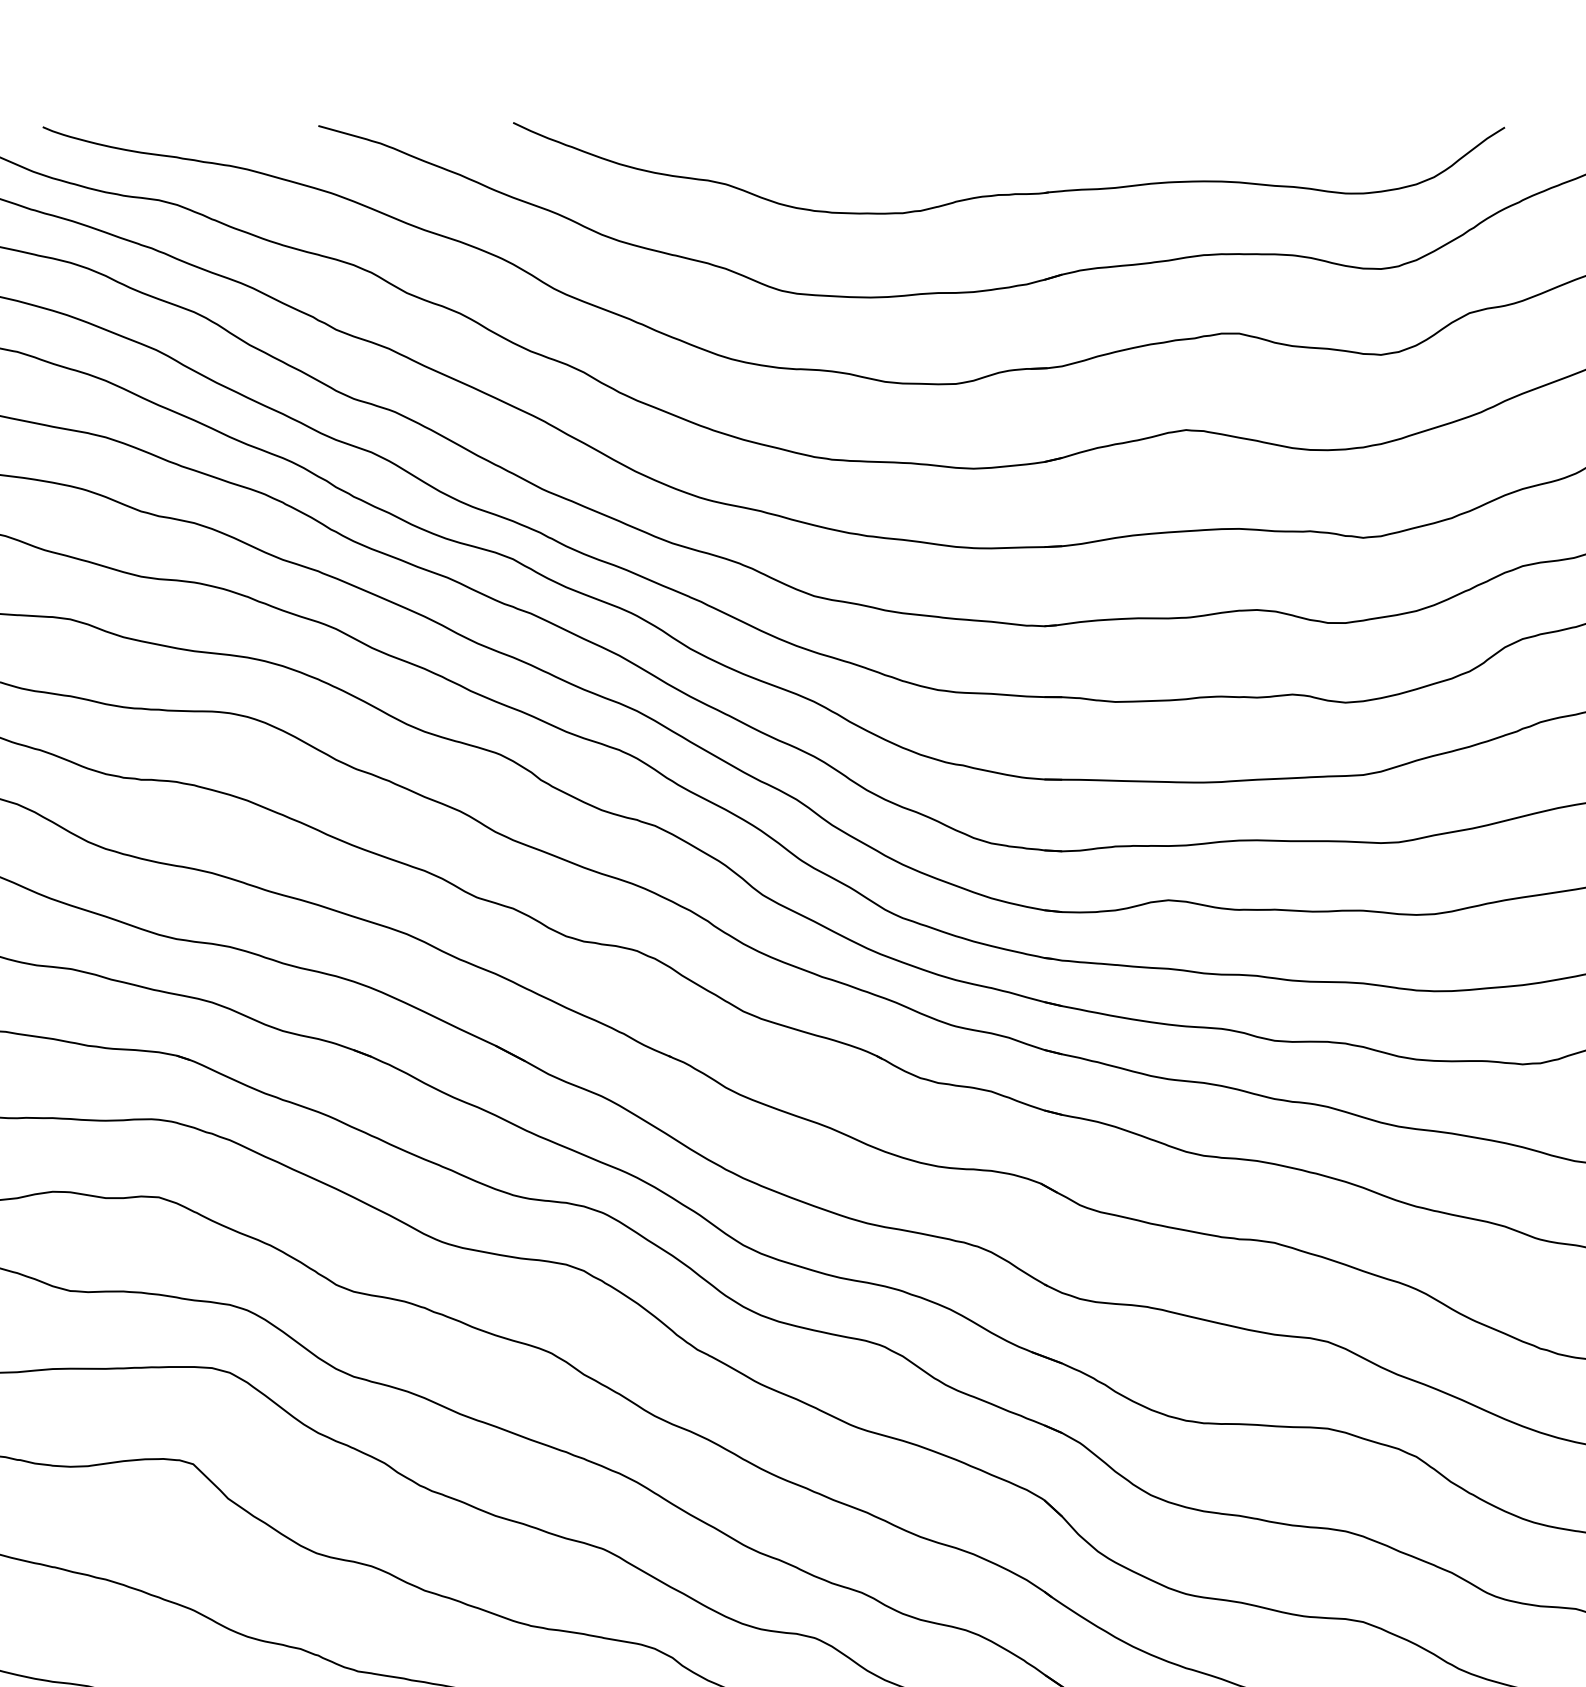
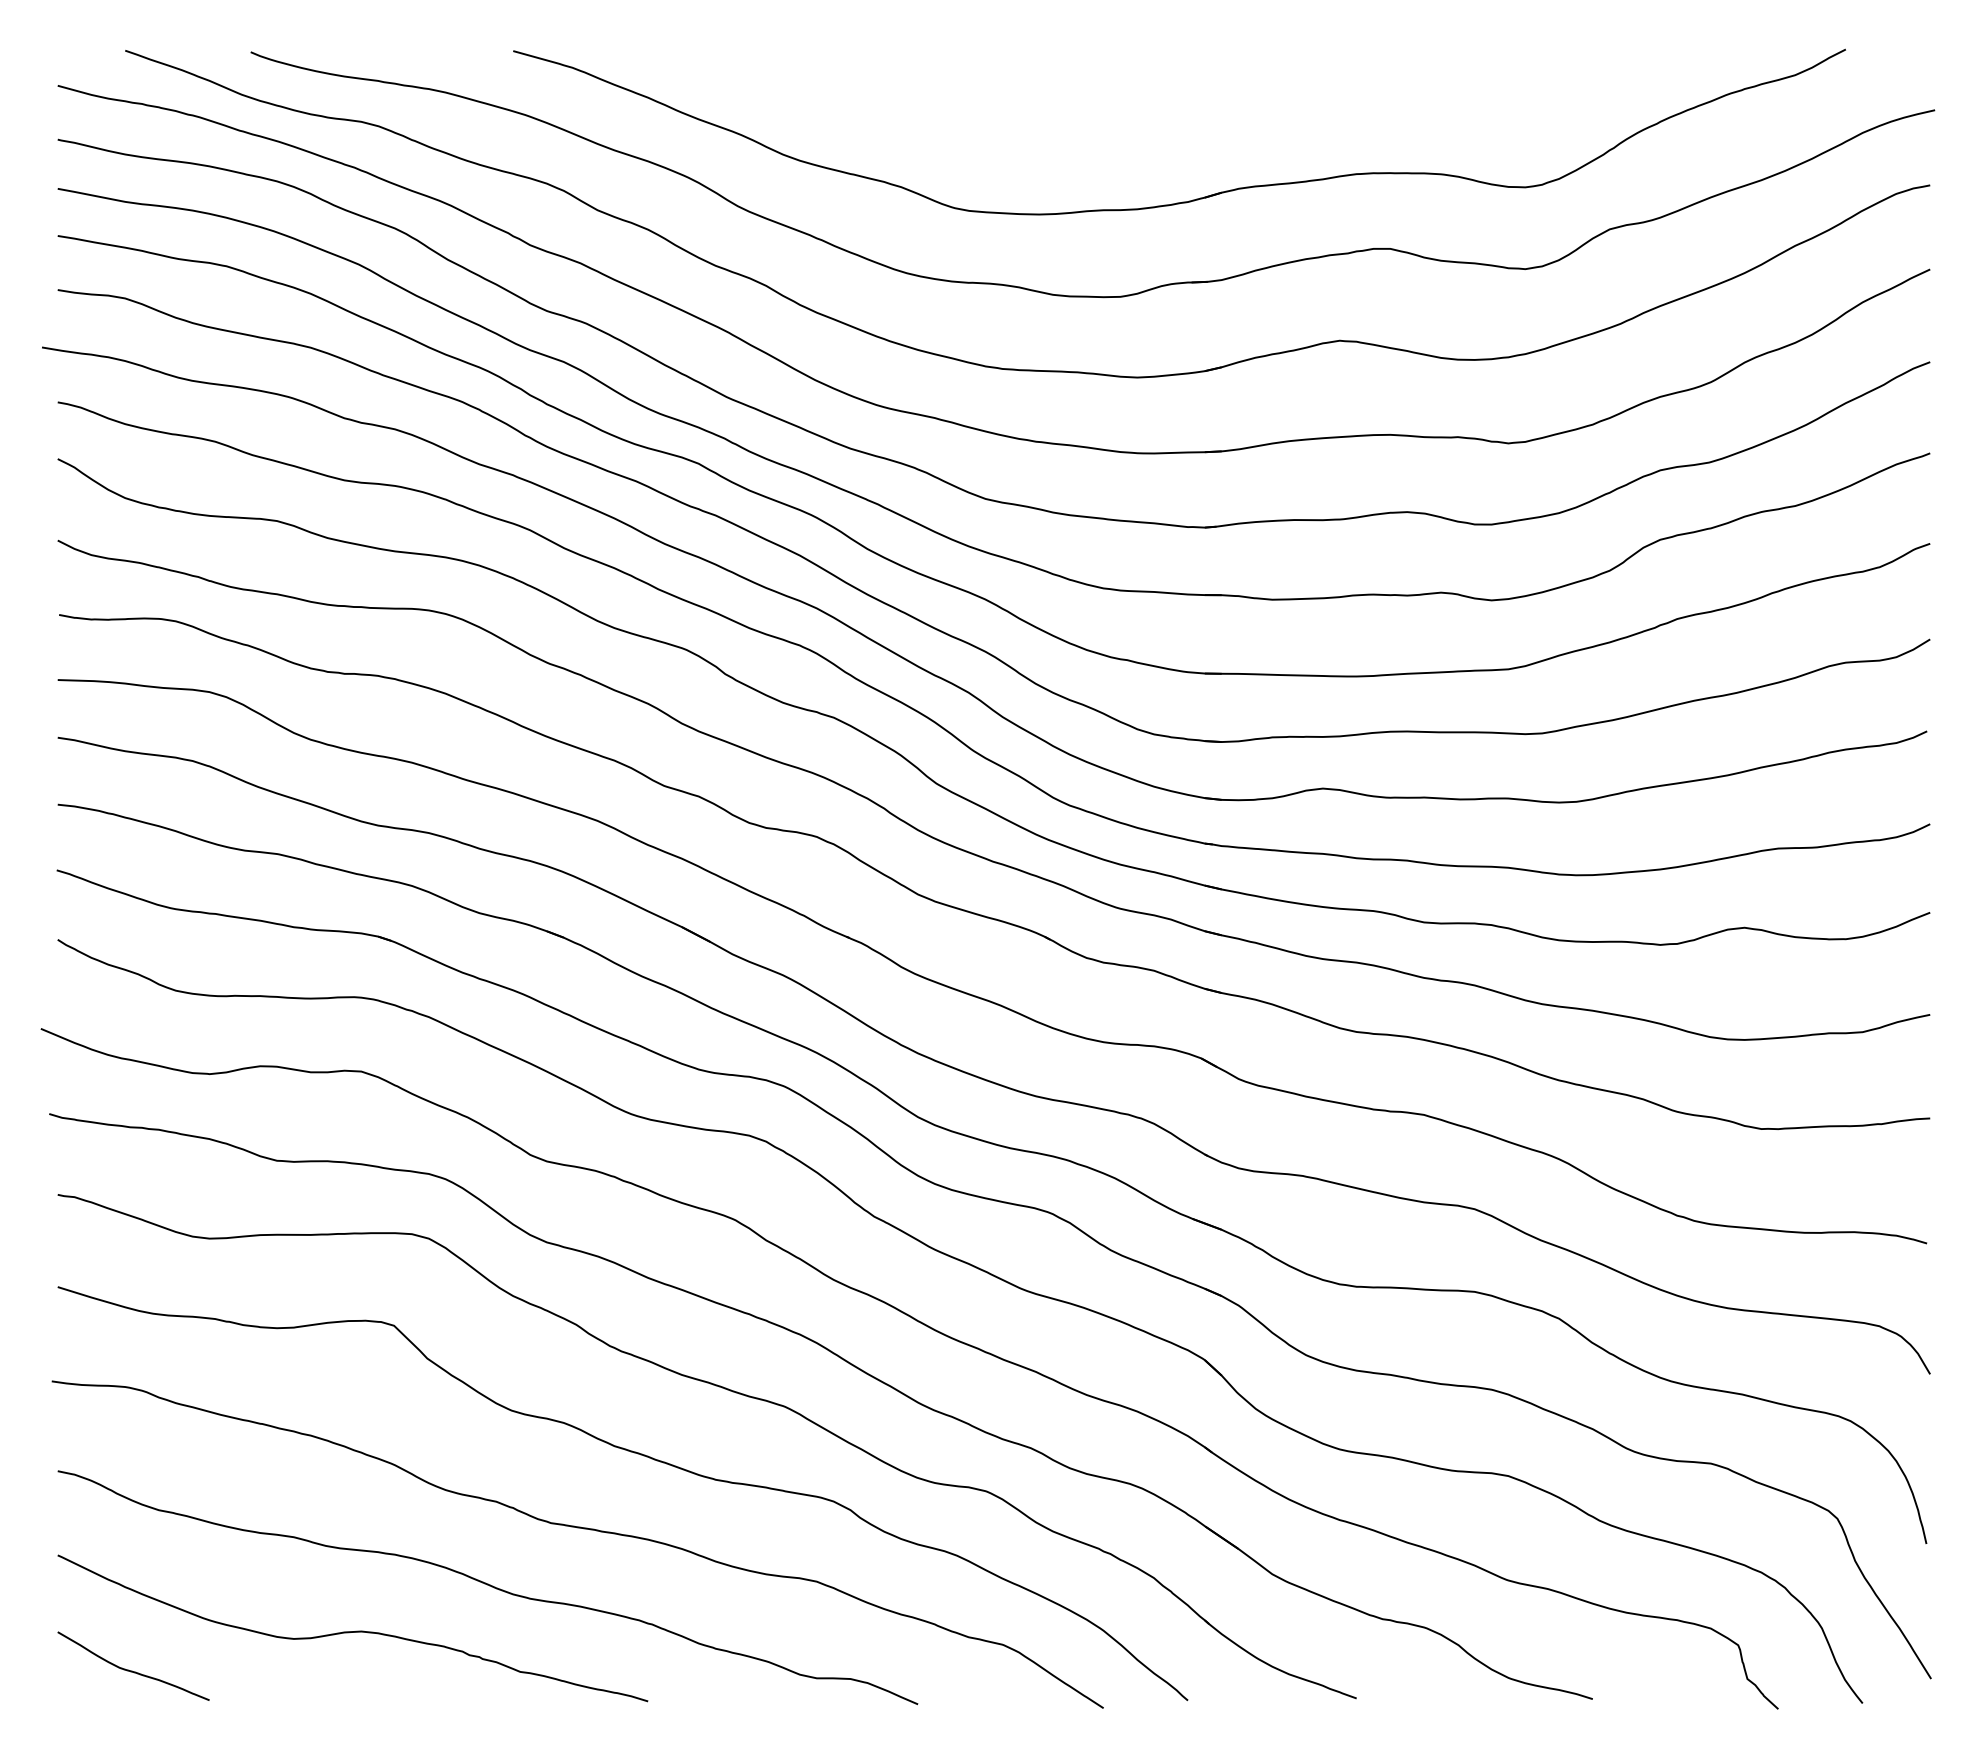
part: (1008, 193) -> (1170, 115), removed

